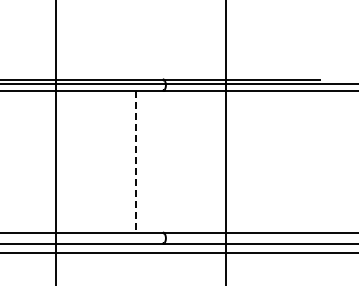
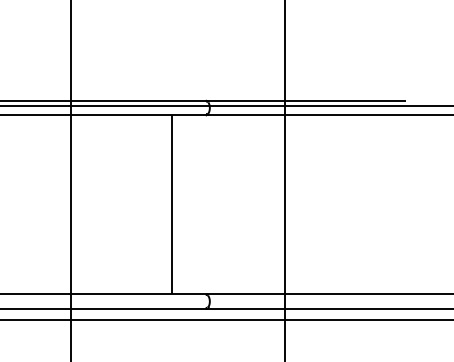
line: (135, 161) -> (171, 204), dashed -> solid

